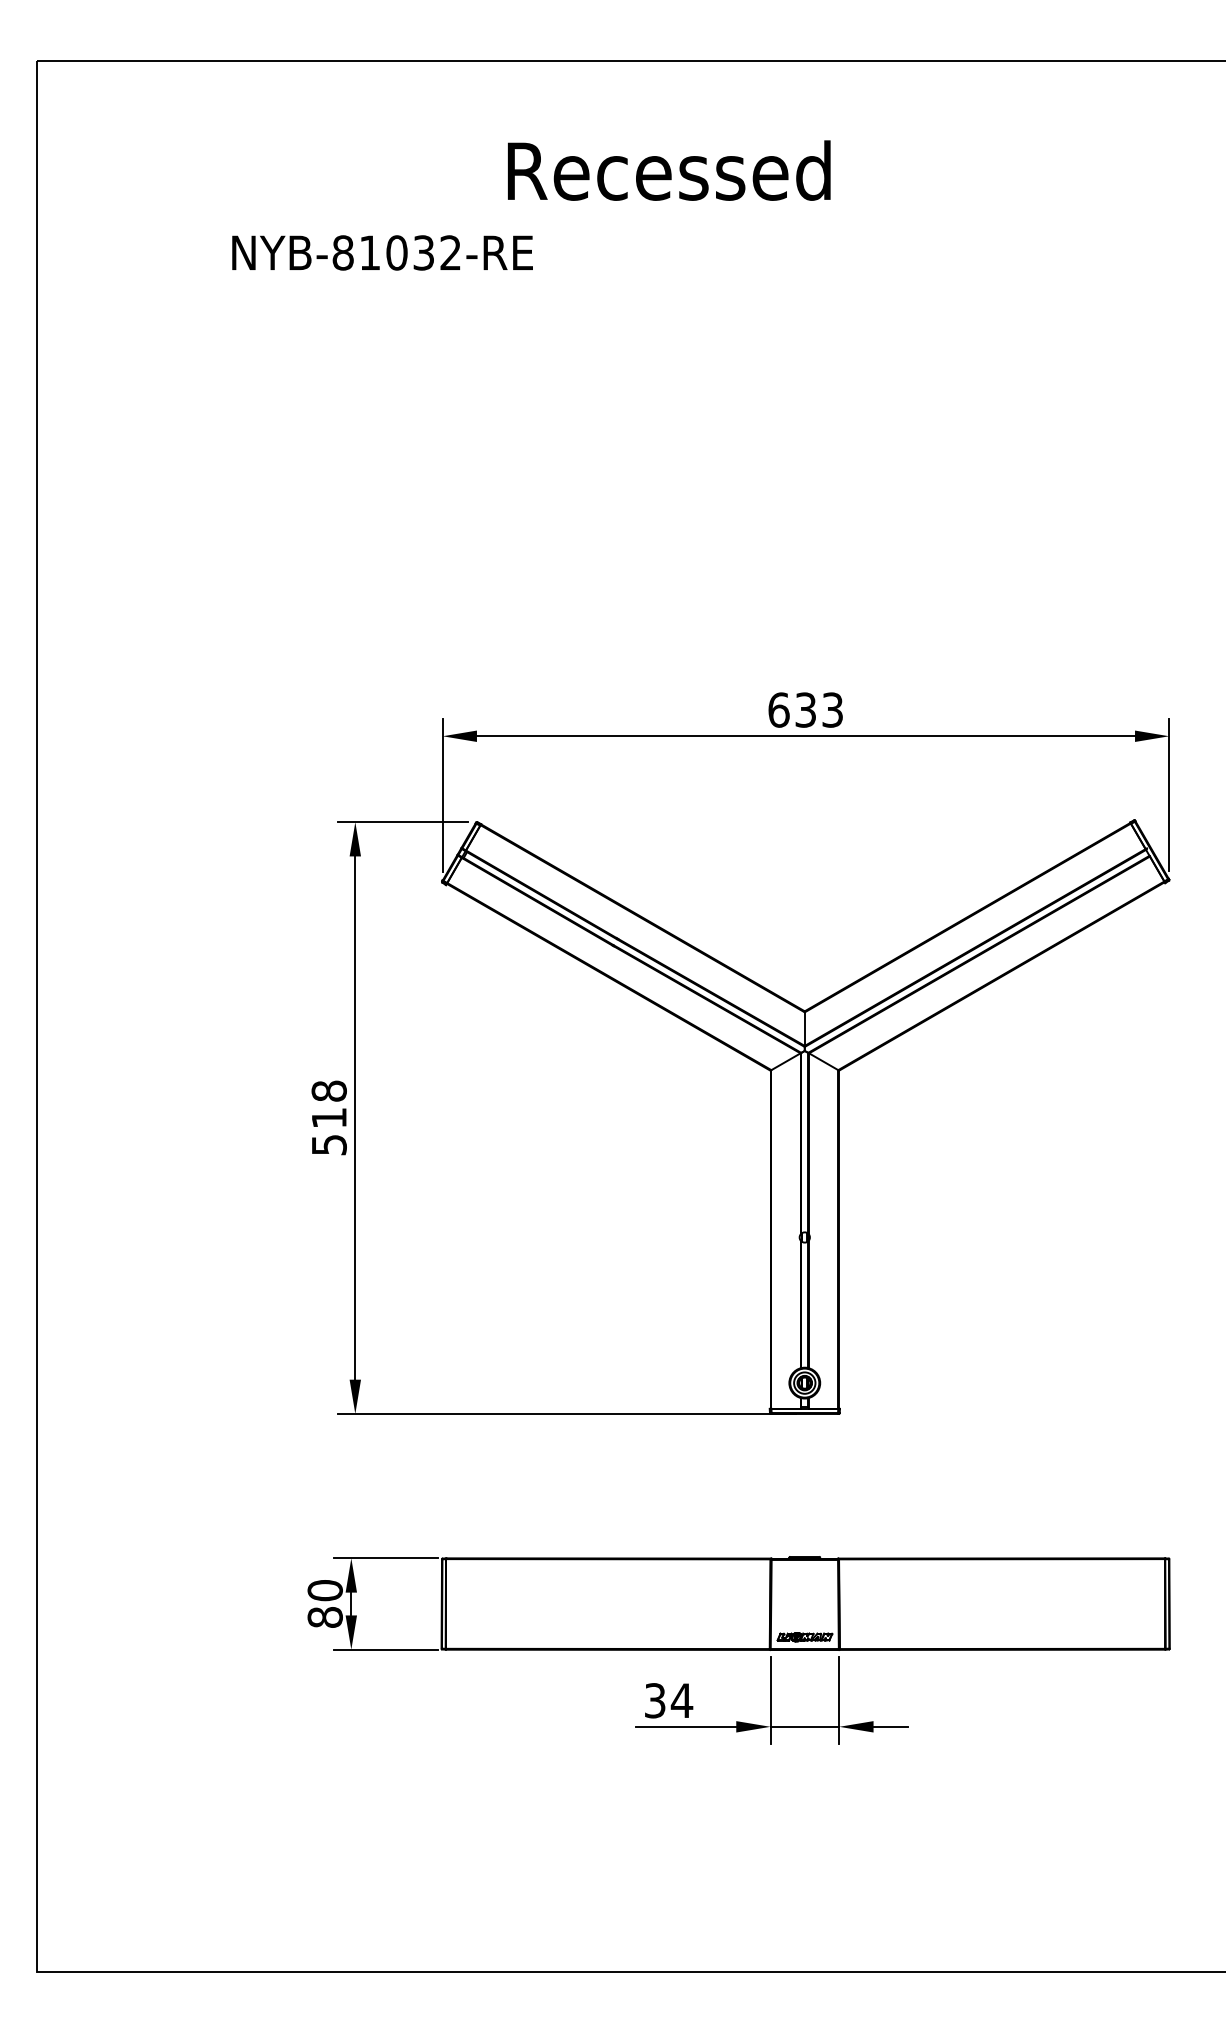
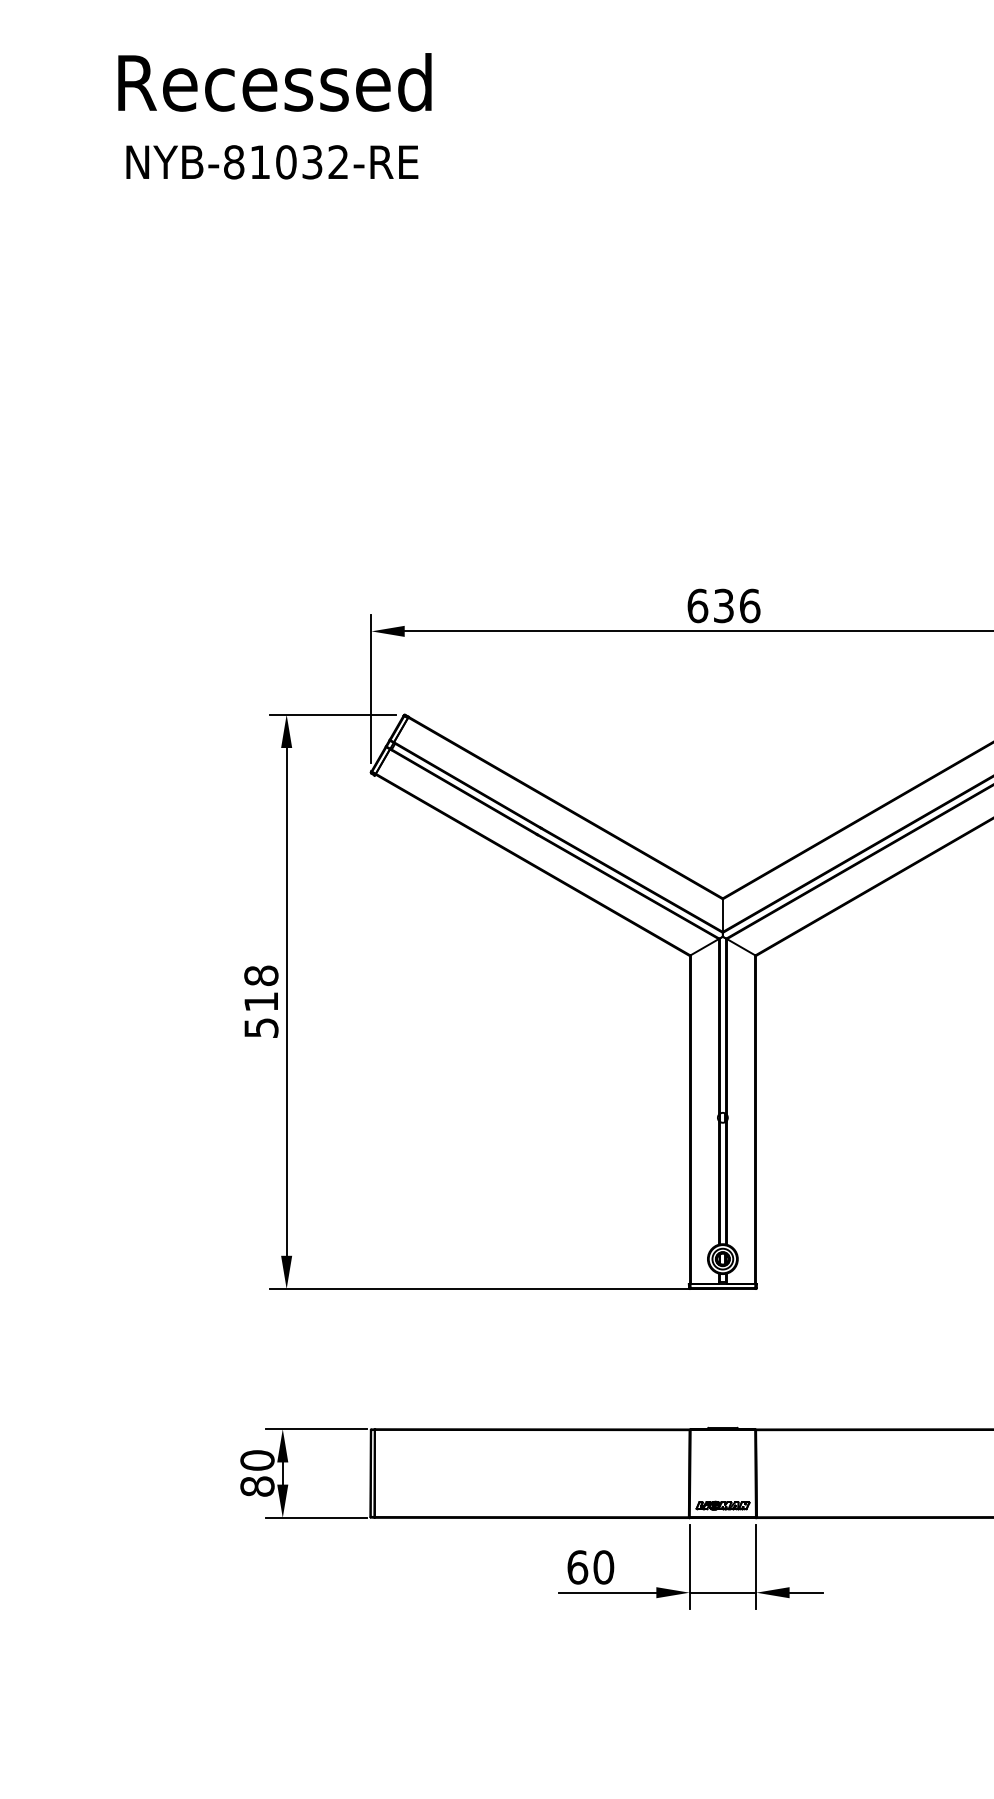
text: (669, 170) -> (275, 82), moved
text: (382, 252) -> (272, 161), moved
text: (832, 709) -> (749, 605), 633 -> 636
text: (668, 1700) -> (590, 1567), 34 -> 60

